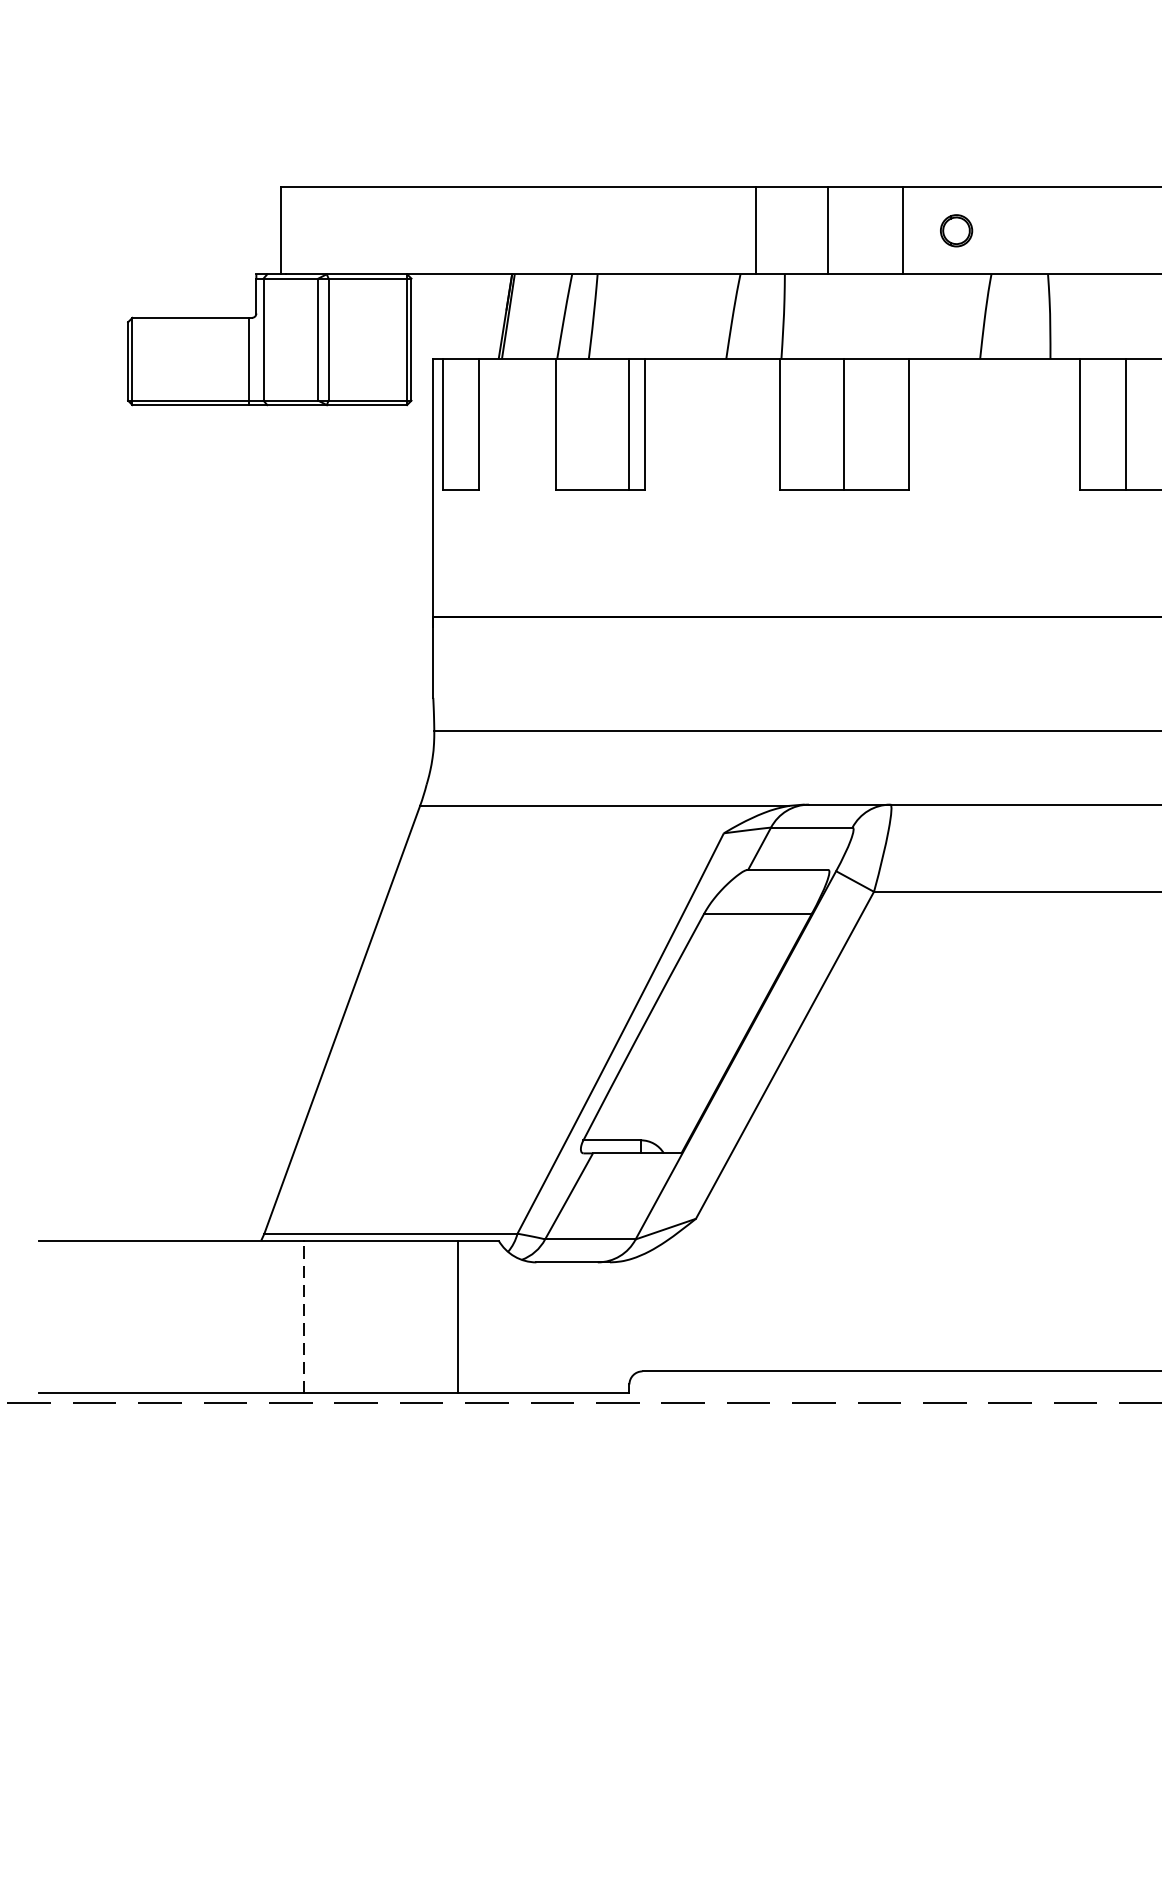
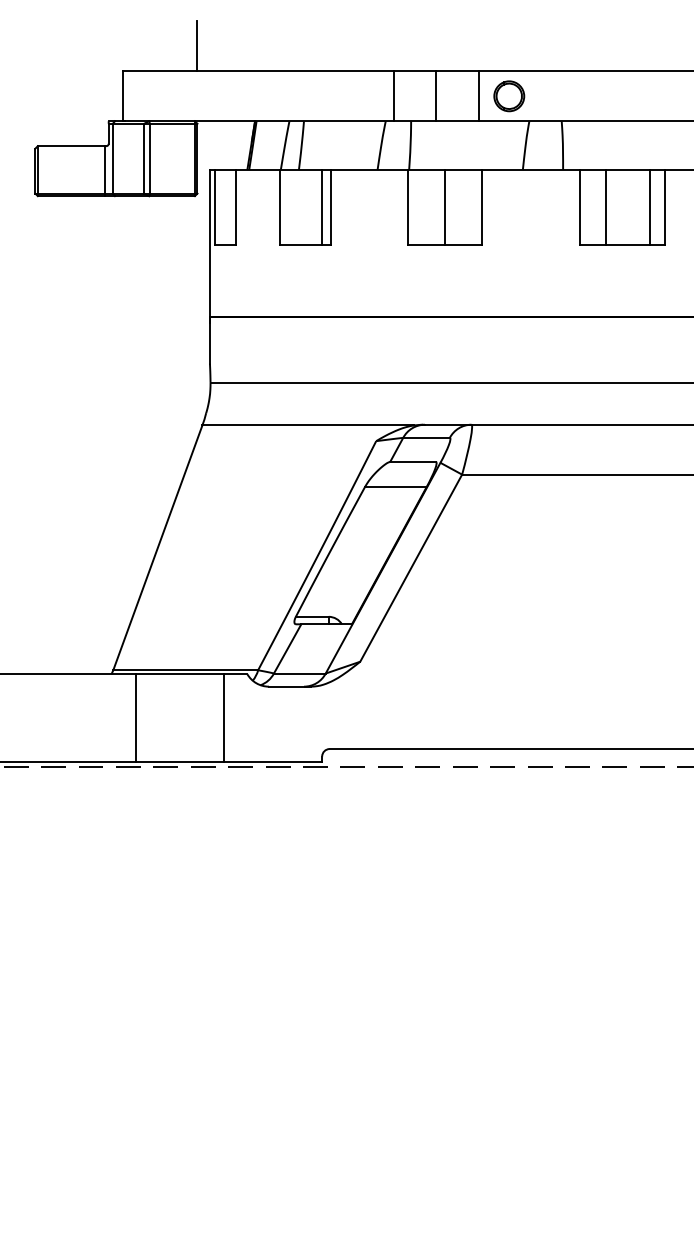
line: (411, 143) -> (197, 46), added
part: (956, 230) -> (509, 96), size x1.67
line: (303, 1316) -> (135, 717), dashed -> solid

